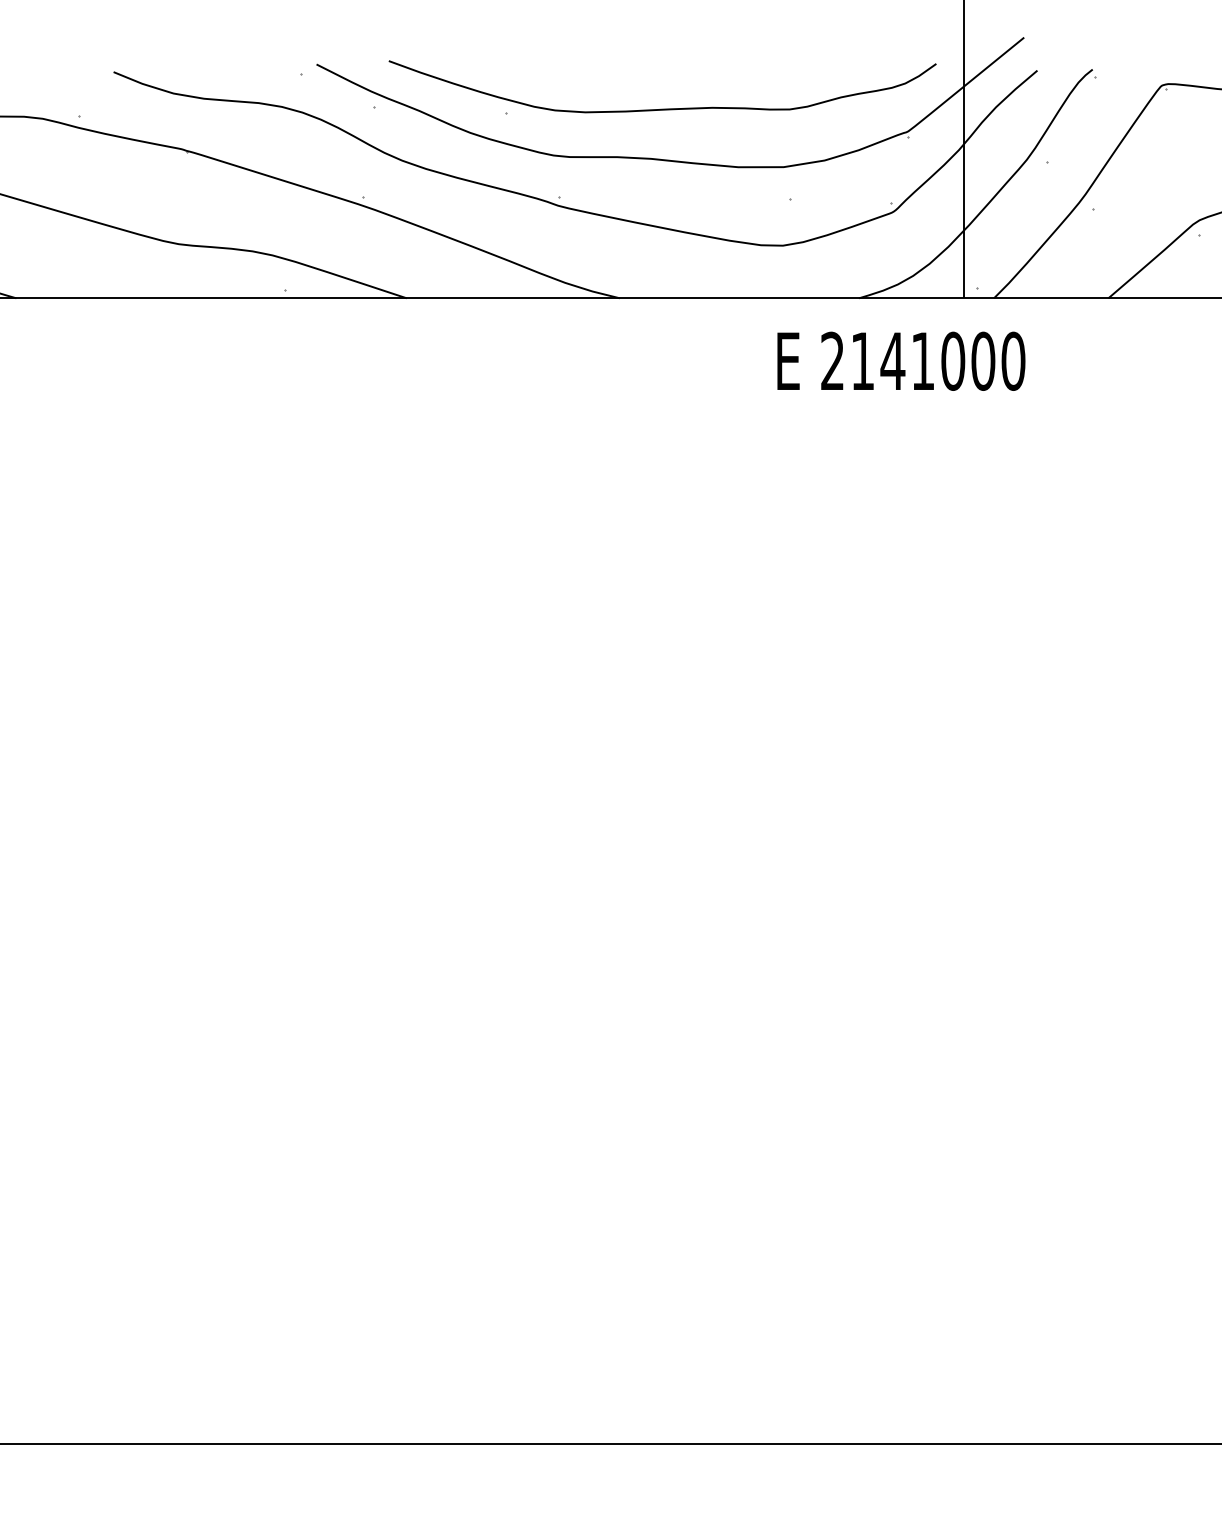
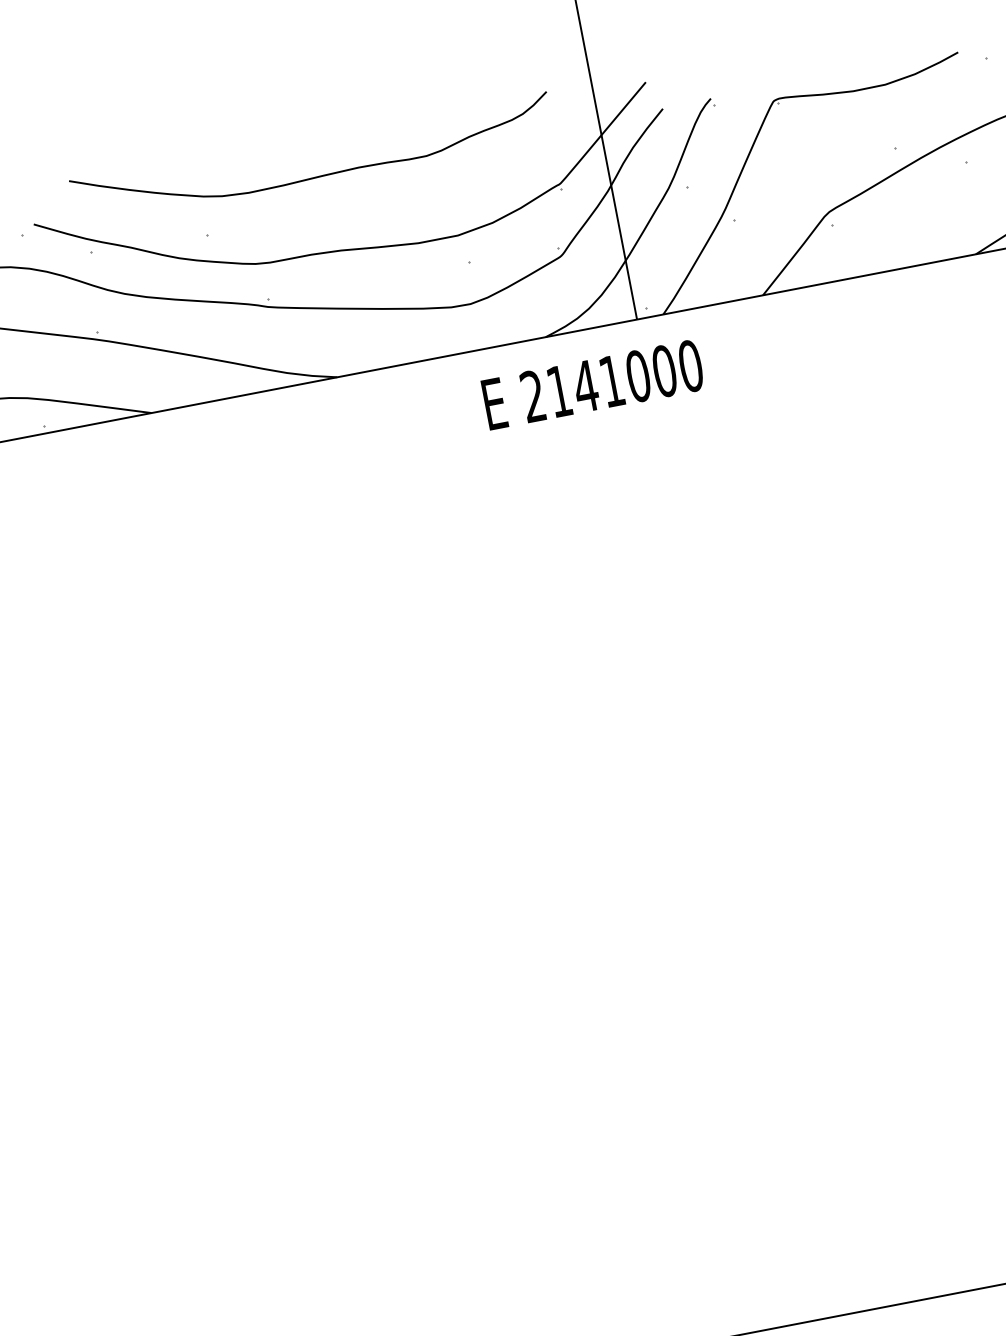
curve: (662, 108) -> (315, 176), moved

